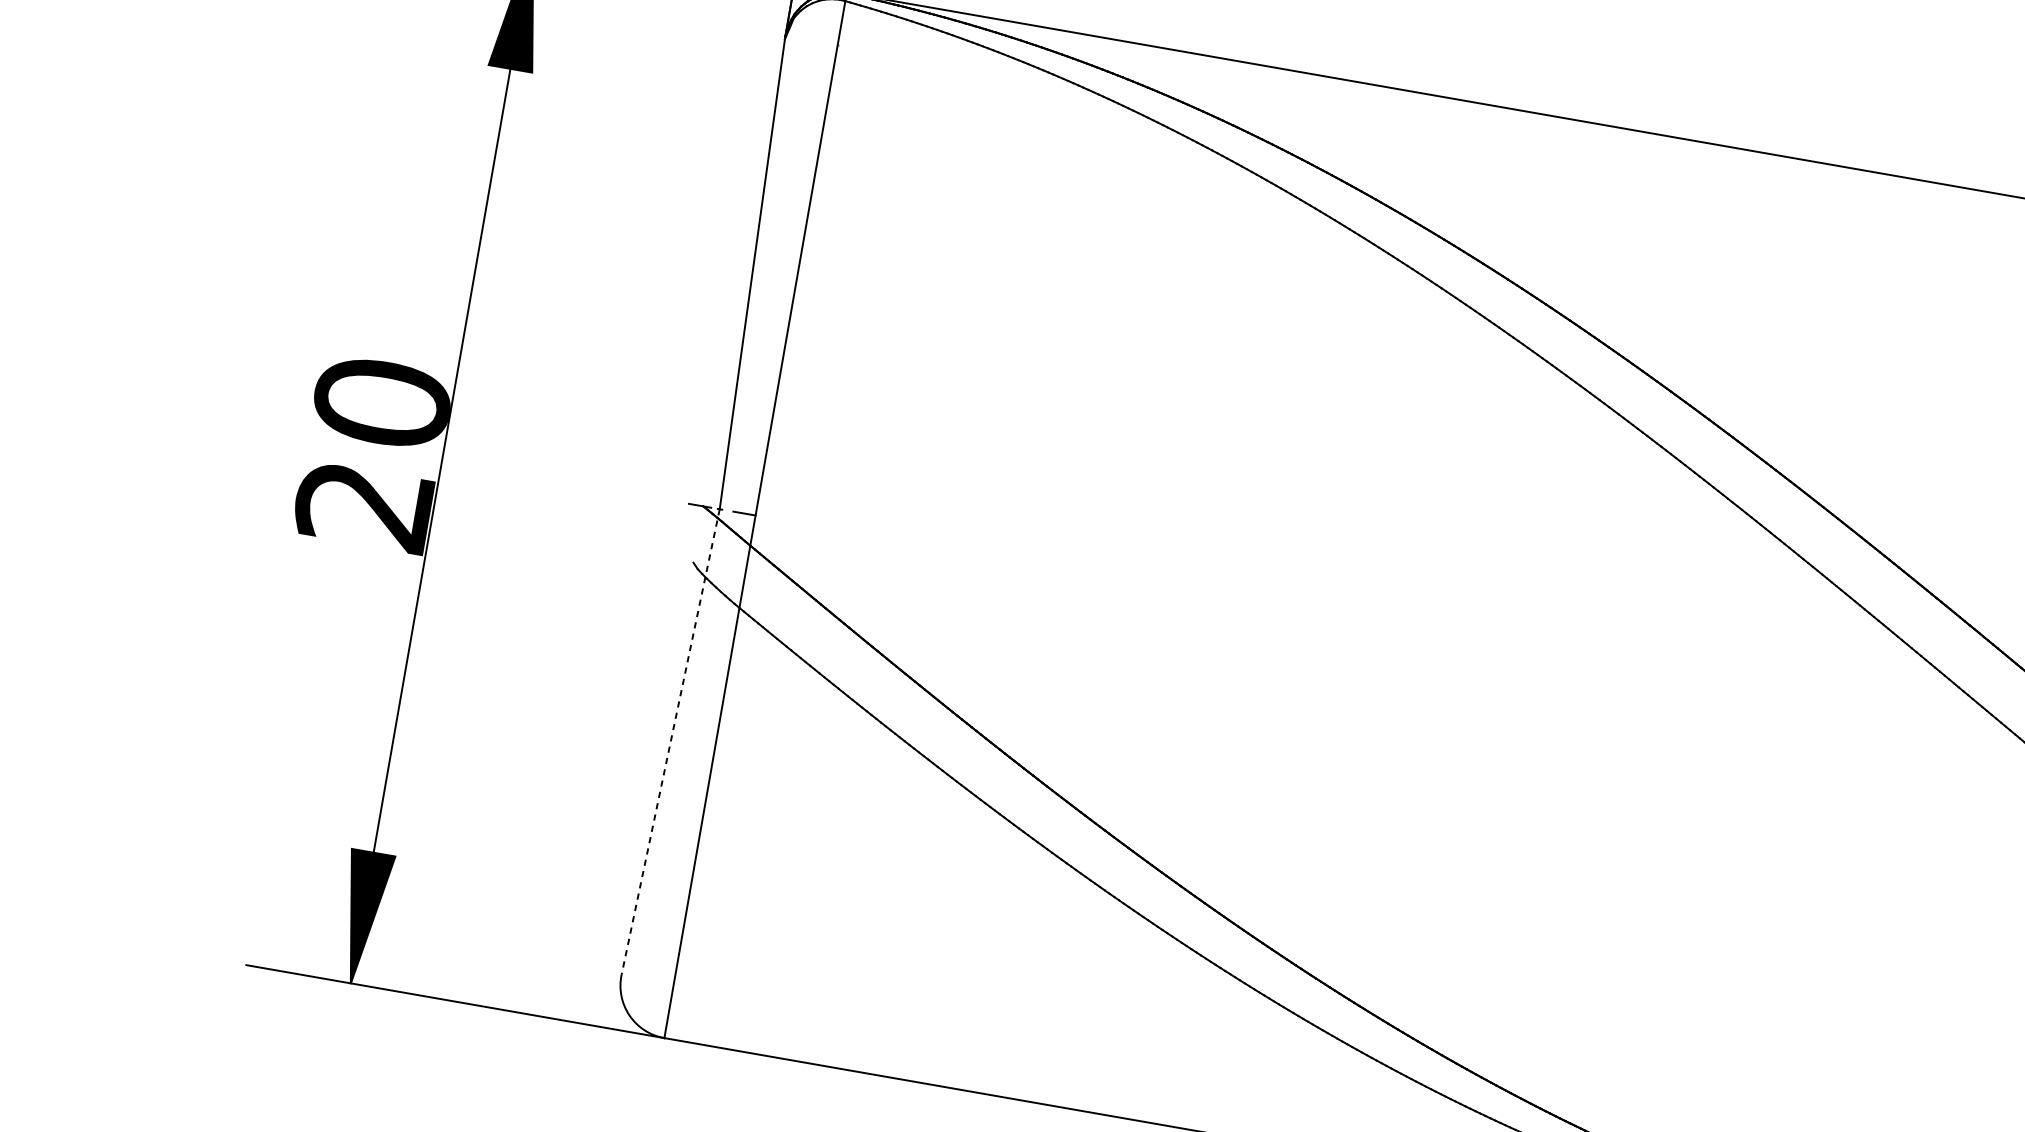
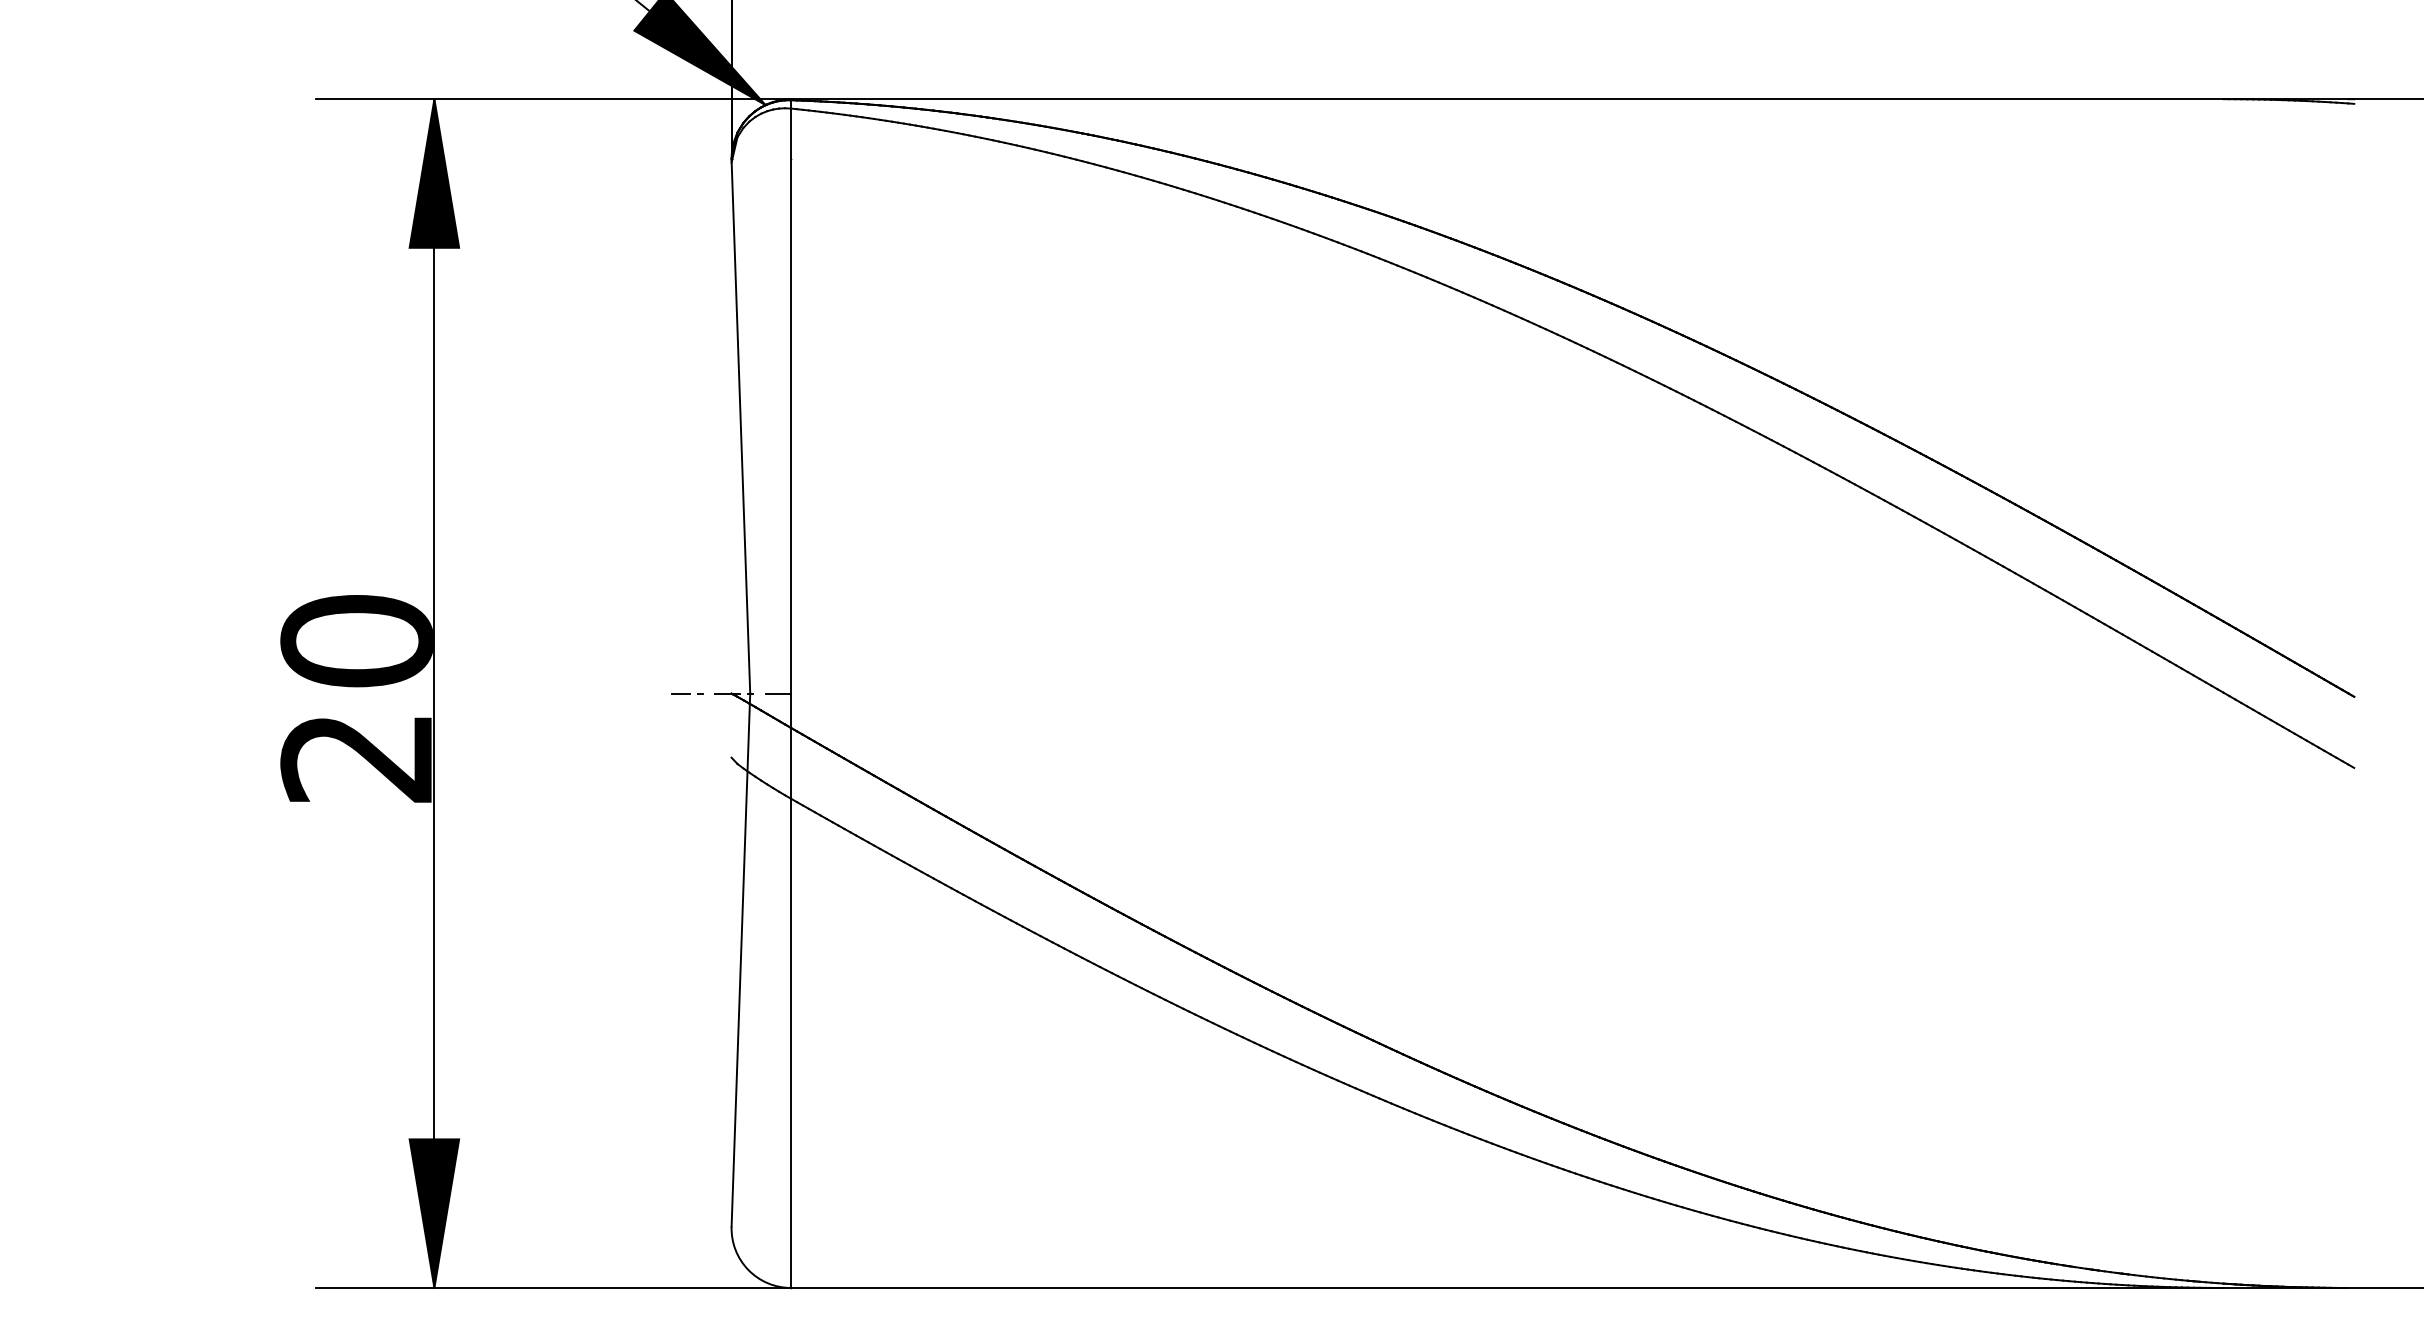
line: (664, 499) -> (687, 693), added
line: (670, 742) -> (740, 960), dashed -> solid

